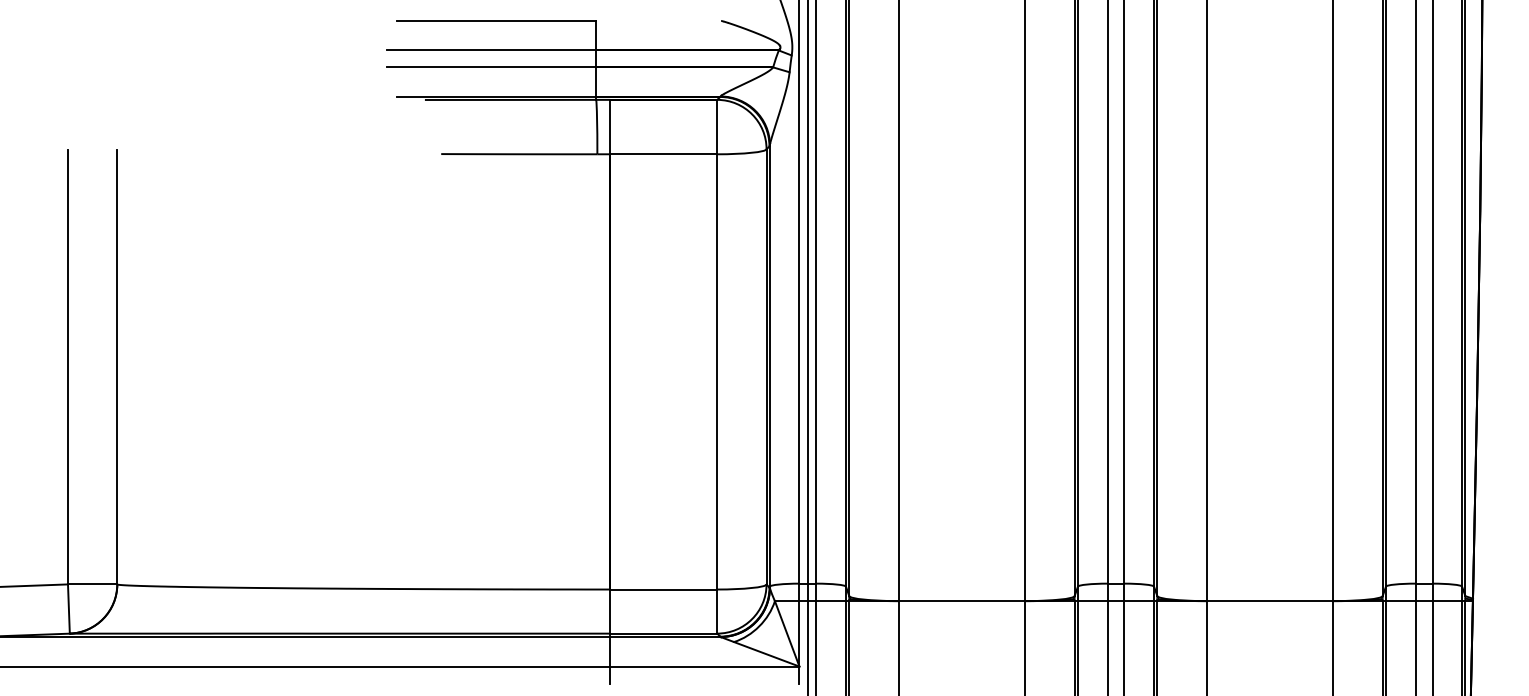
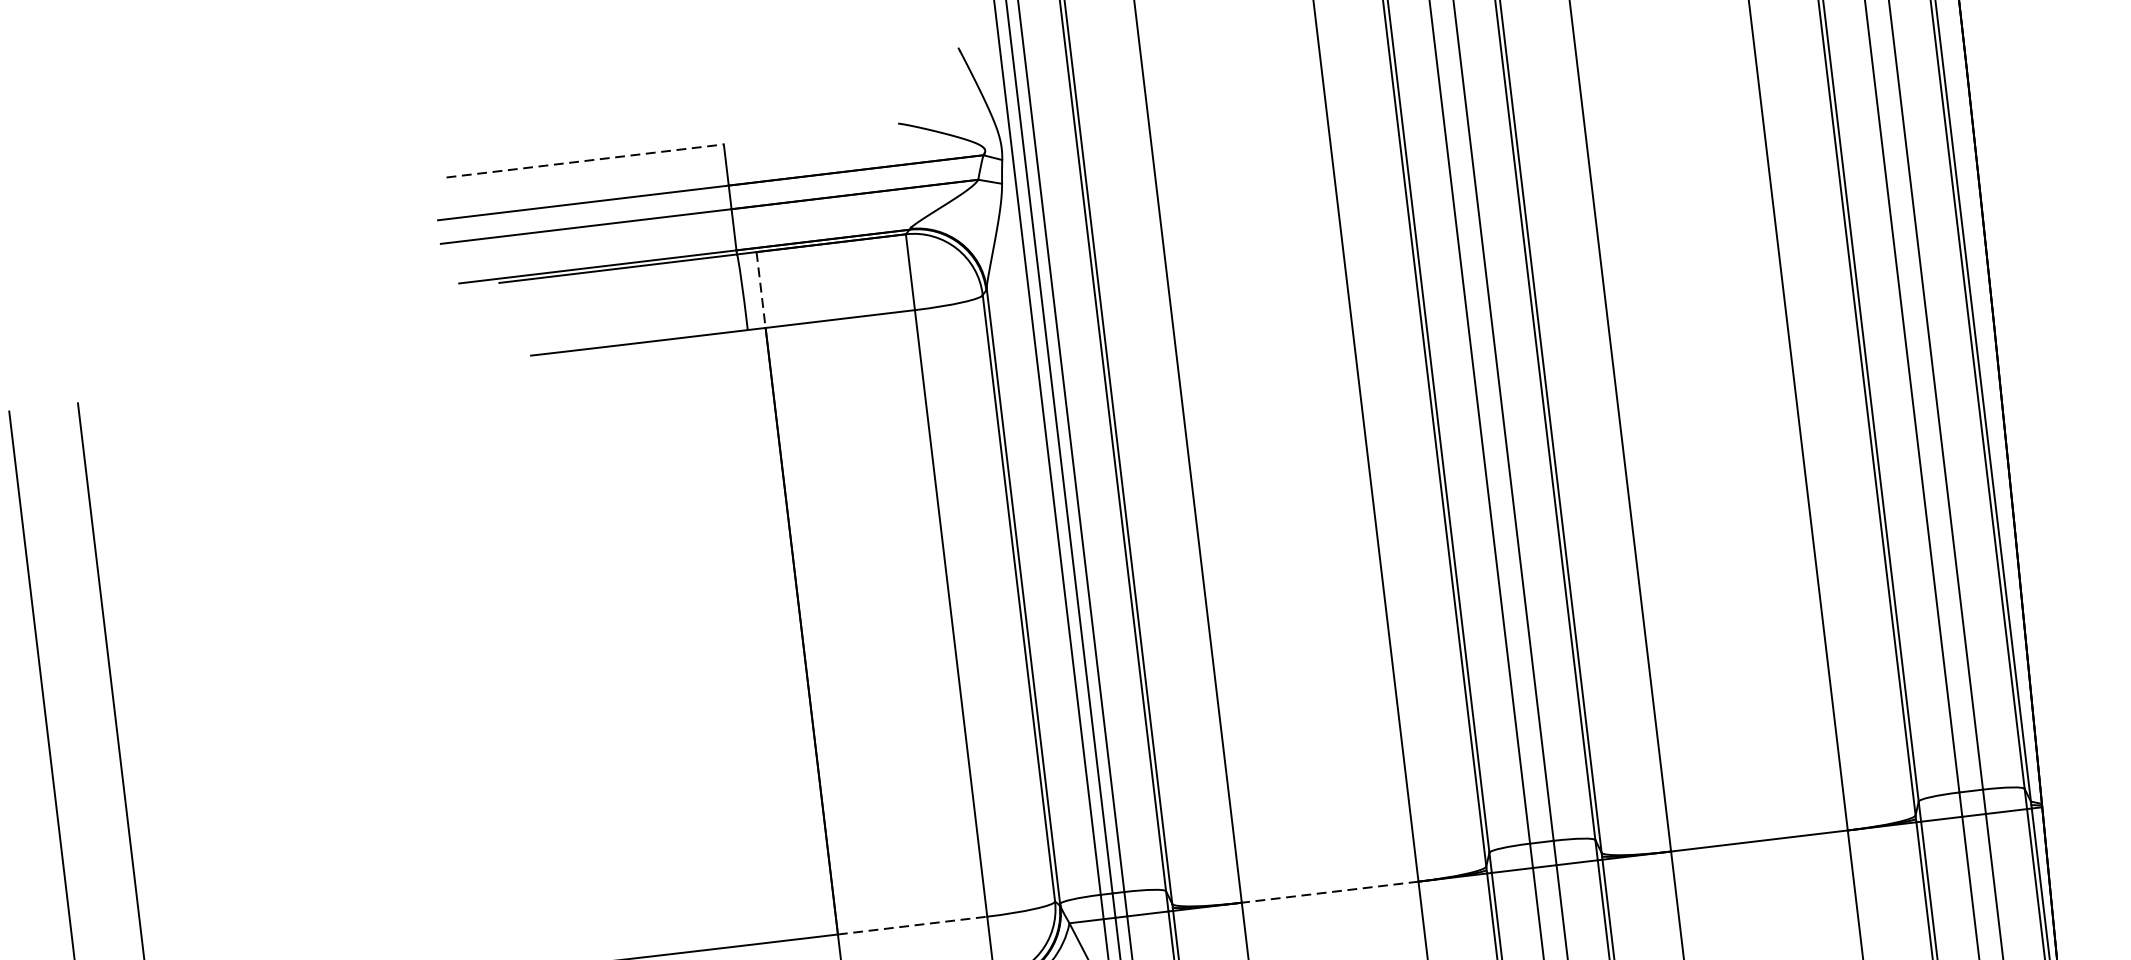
line: (497, 20) -> (586, 160), solid -> dashed
line: (610, 127) -> (761, 290), solid -> dashed
line: (663, 589) -> (912, 925), solid -> dashed
line: (961, 601) -> (1329, 892), solid -> dashed

